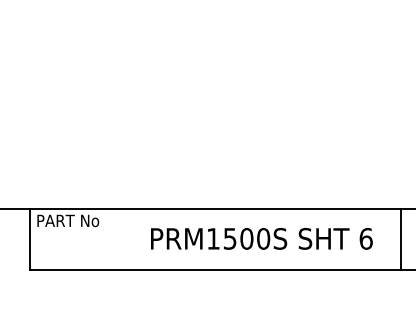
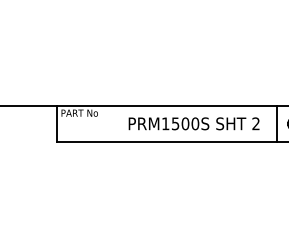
text: (365, 238) -> (255, 123), 6 -> 2

